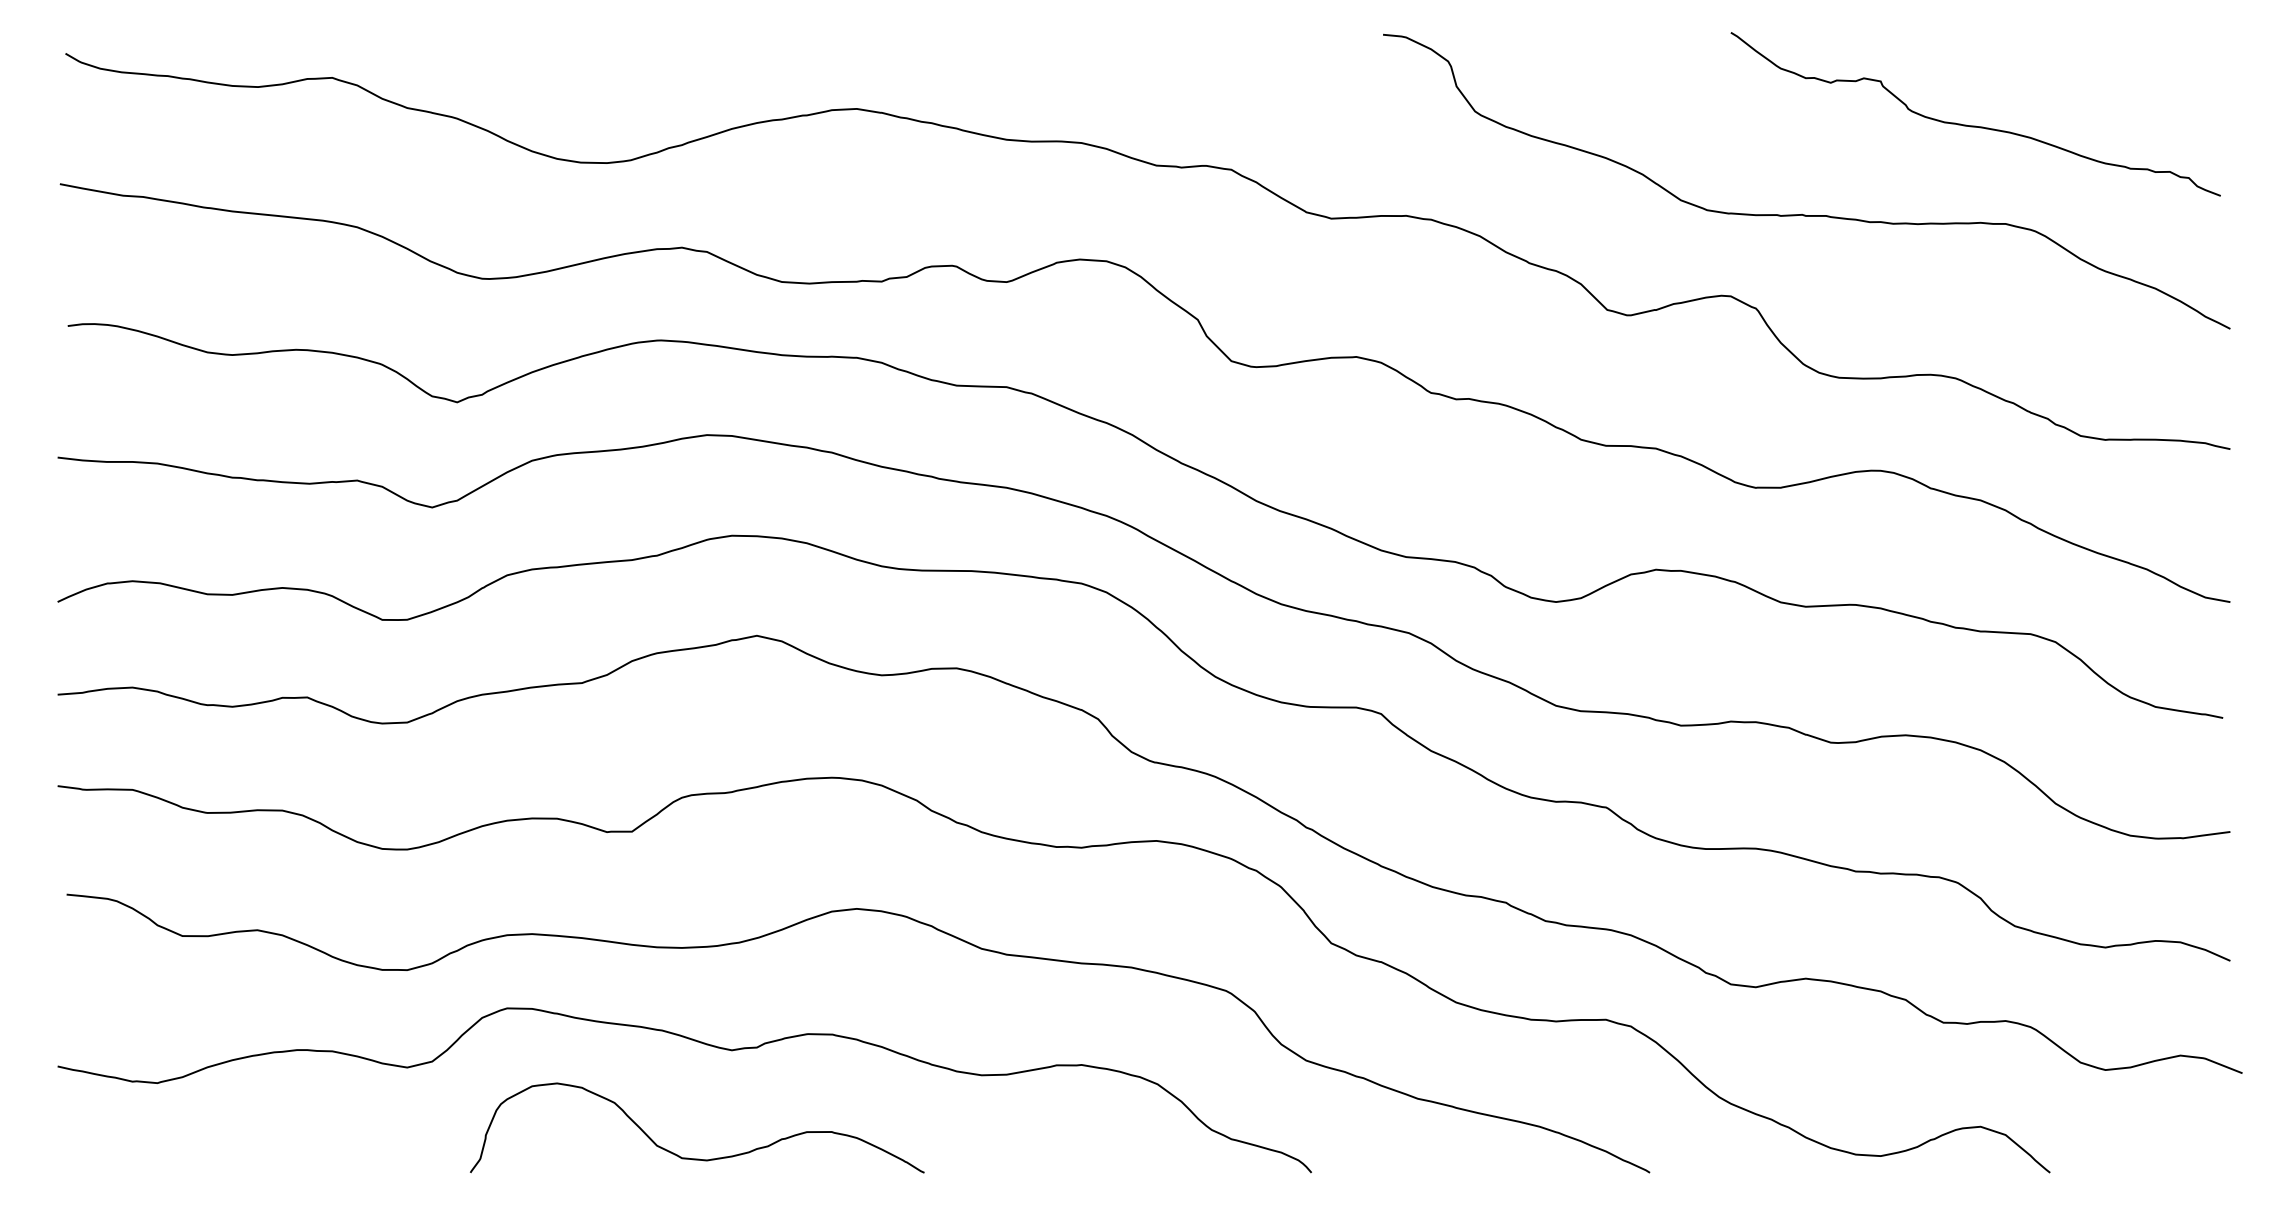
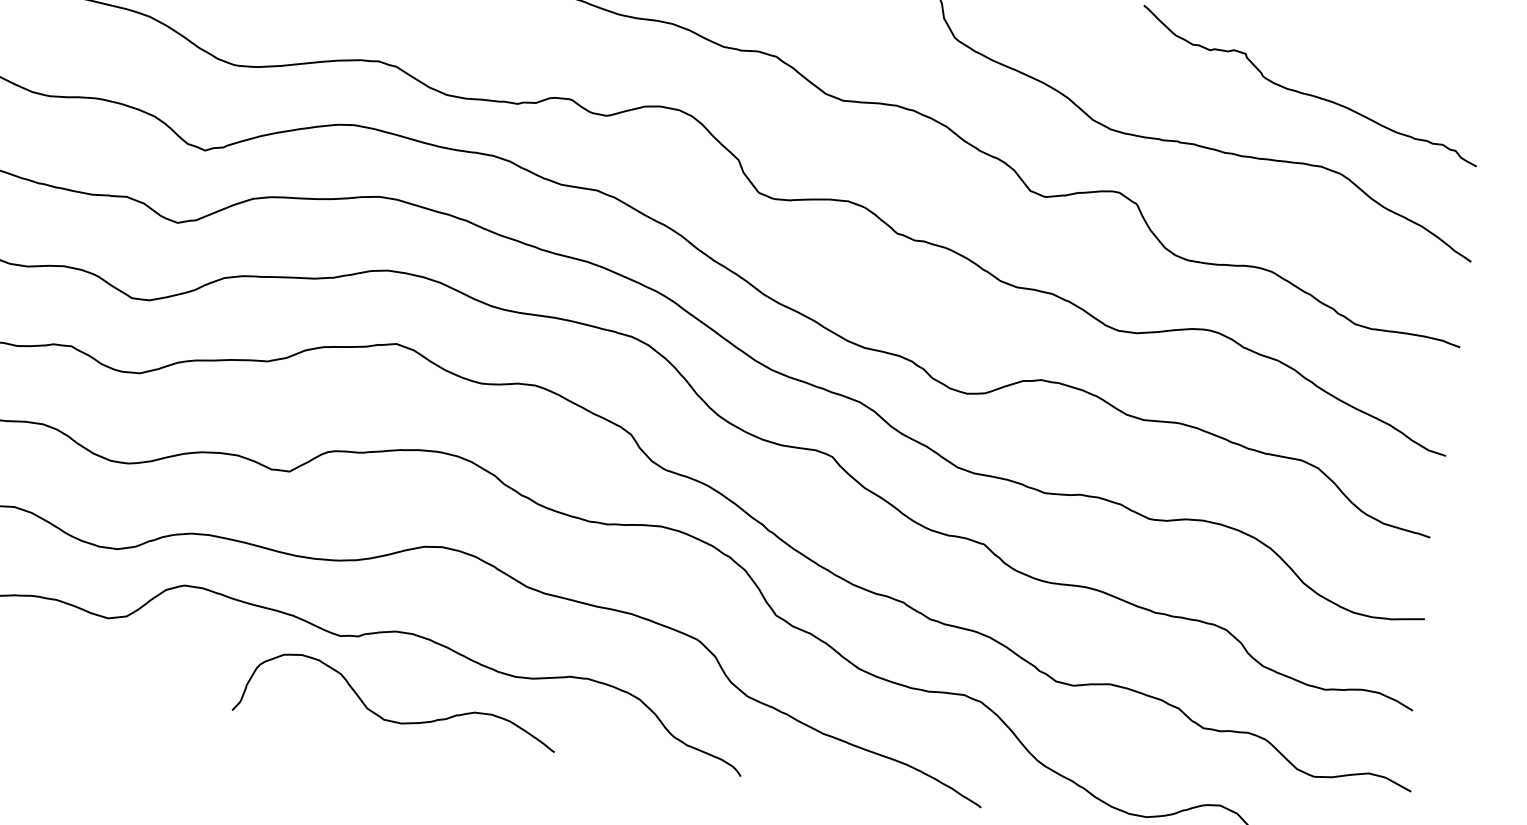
curve: (697, 1158) -> (394, 721), moved

